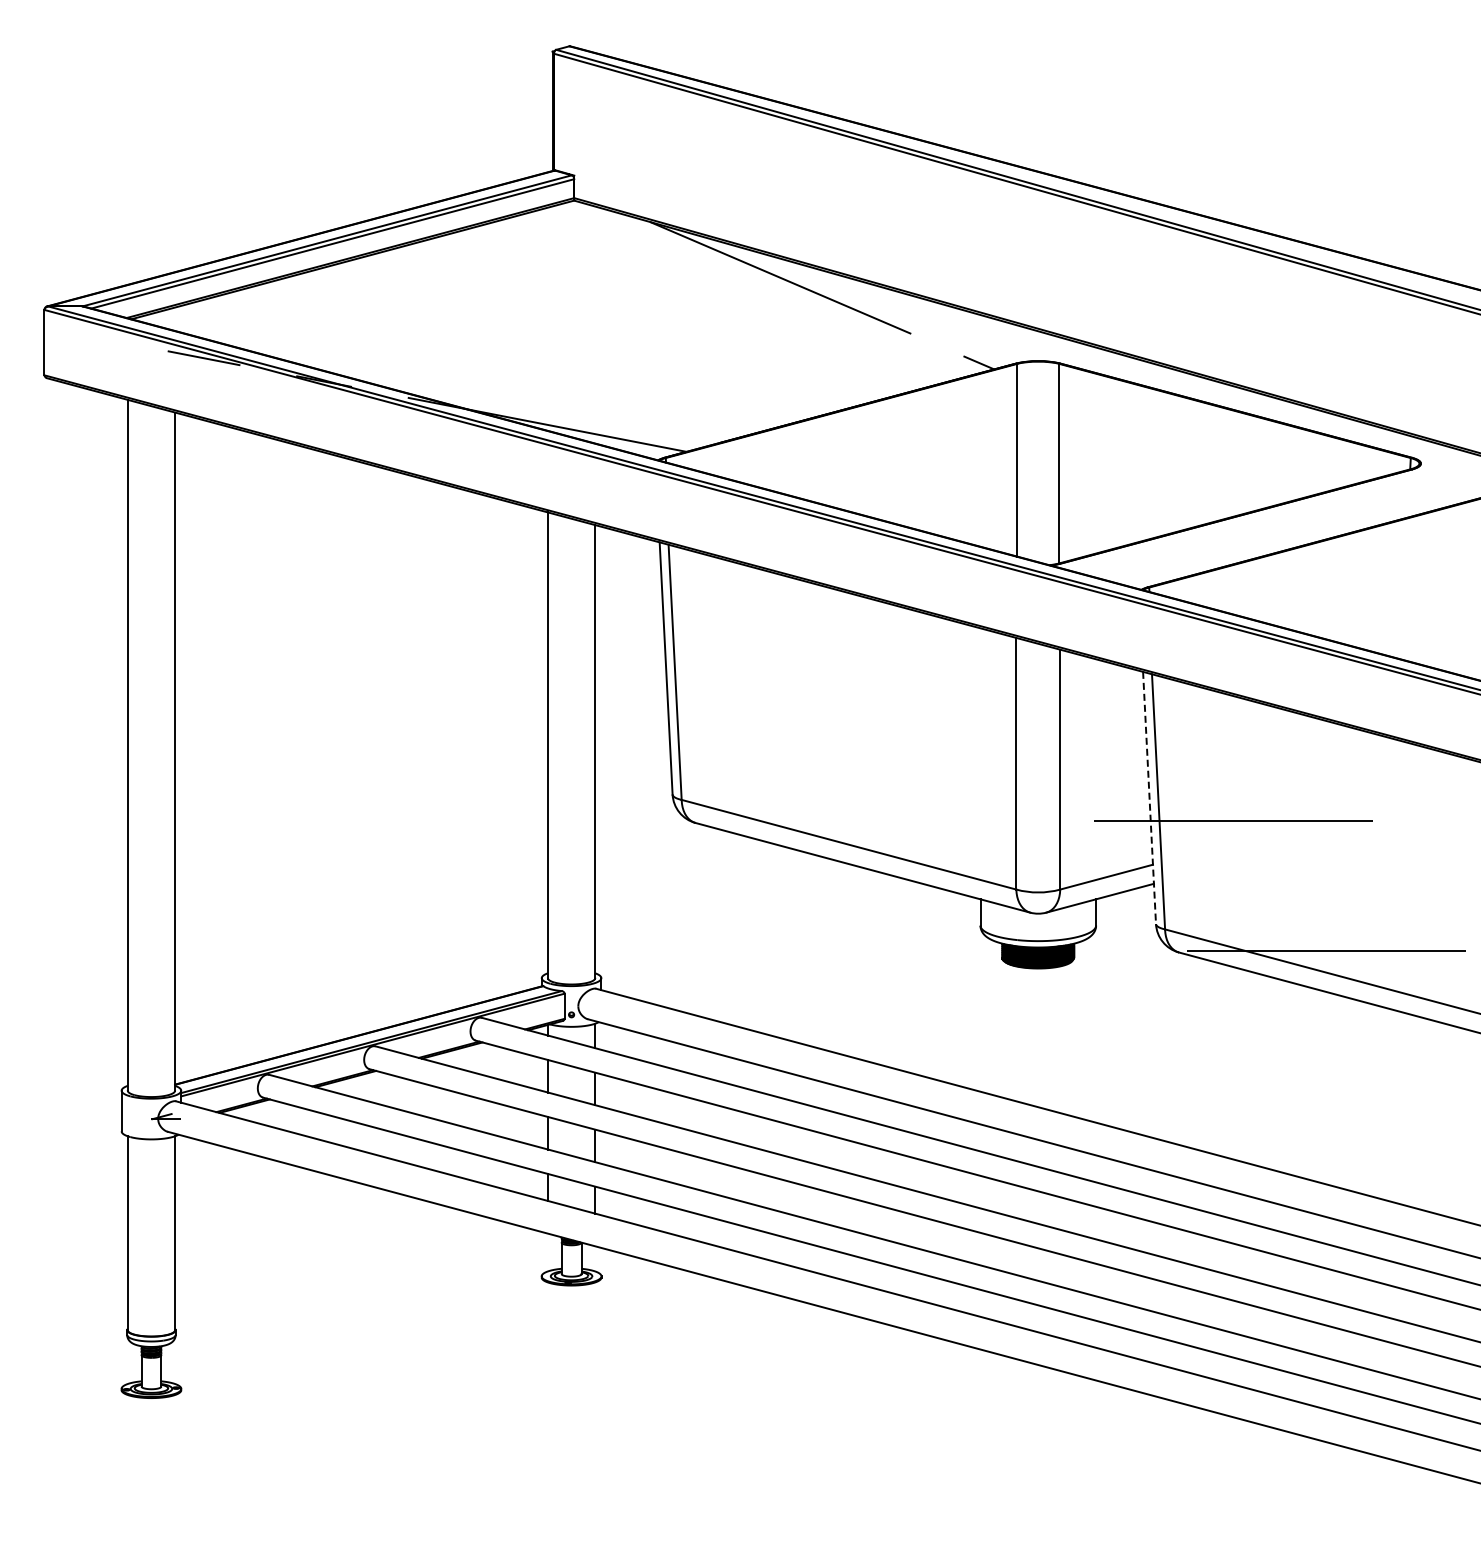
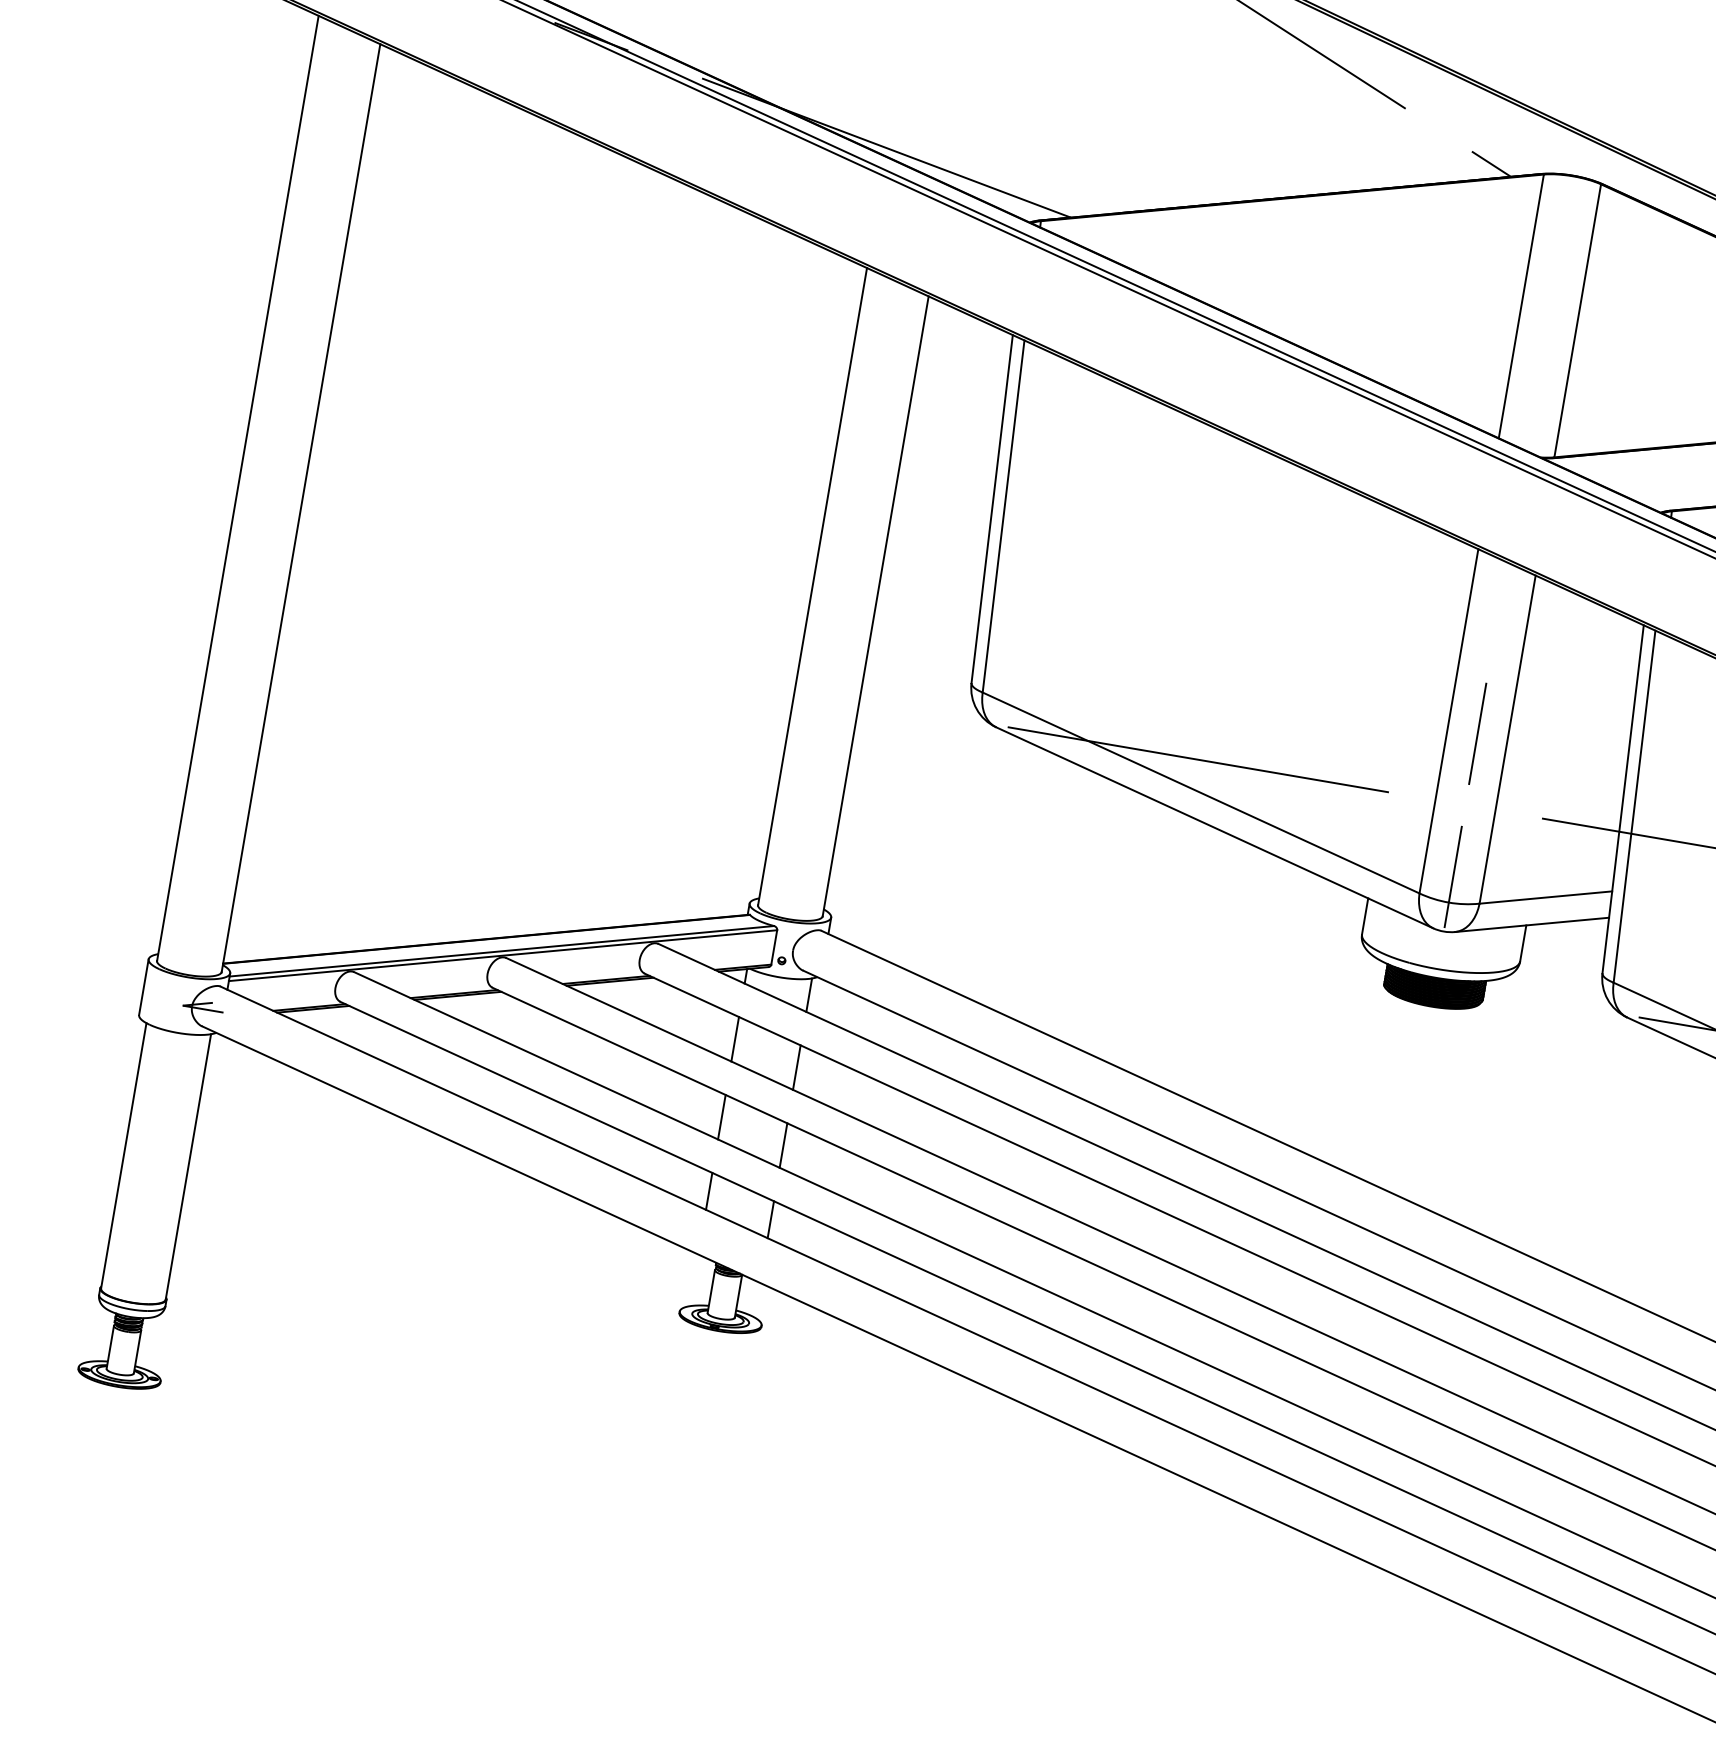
line: (1037, 768) -> (1476, 732), added
line: (1149, 798) -> (1622, 799), dashed -> solid
line: (842, 821) -> (1197, 759), added
line: (1038, 873) -> (1453, 876), added

